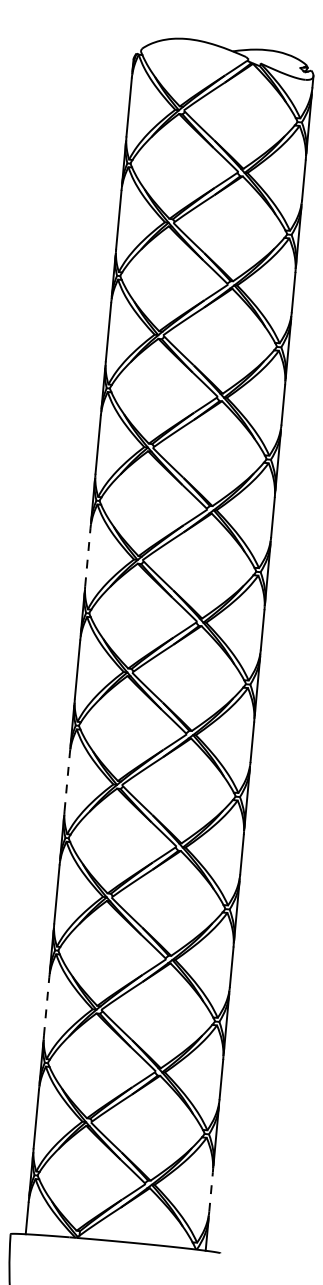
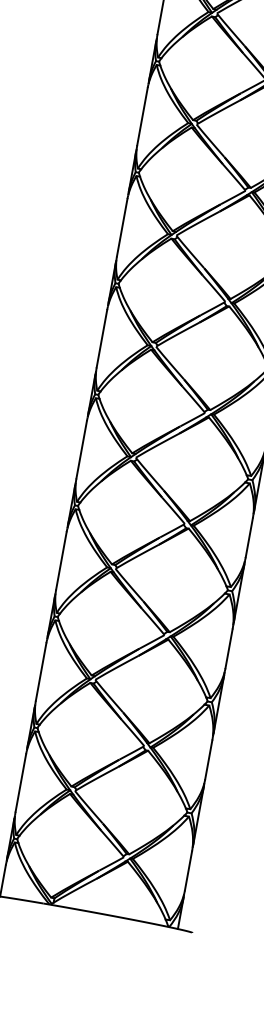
line: (87, 556) -> (121, 227), dashed -> solid
line: (67, 781) -> (81, 449), dashed -> solid
line: (46, 1006) -> (41, 671), dashed -> solid
line: (211, 1192) -> (188, 871), dashed -> solid

